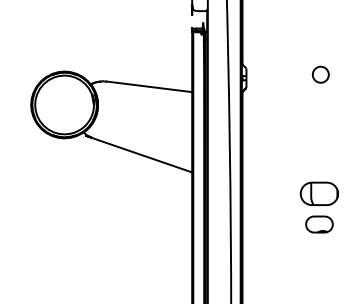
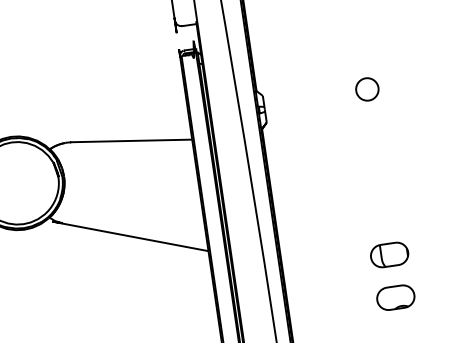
part: (319, 193) -> (389, 254), size x0.71

